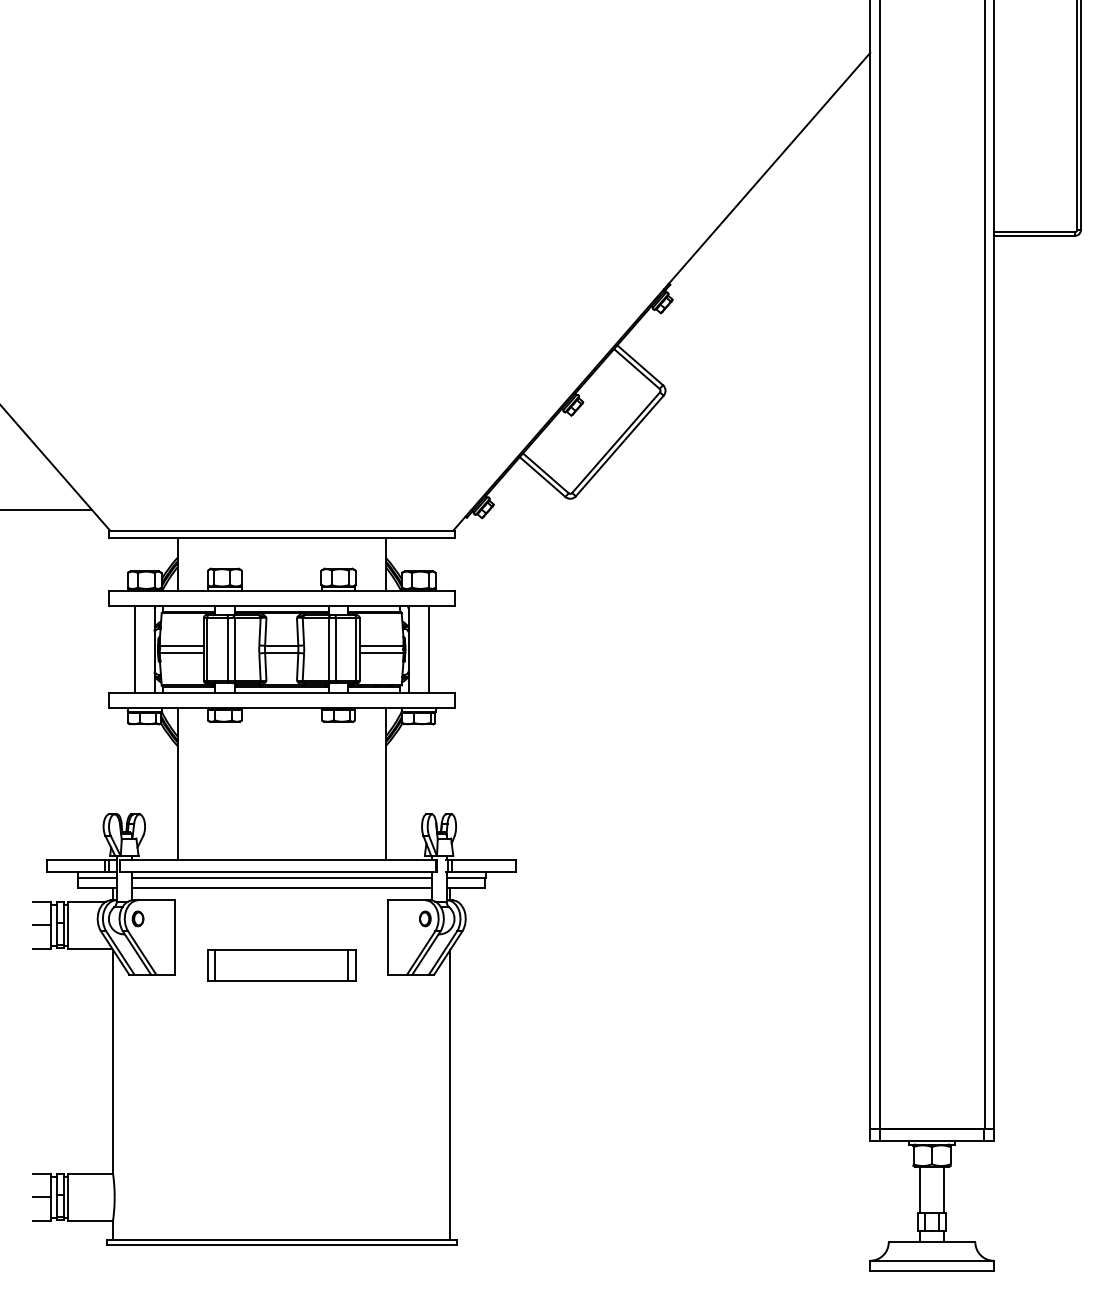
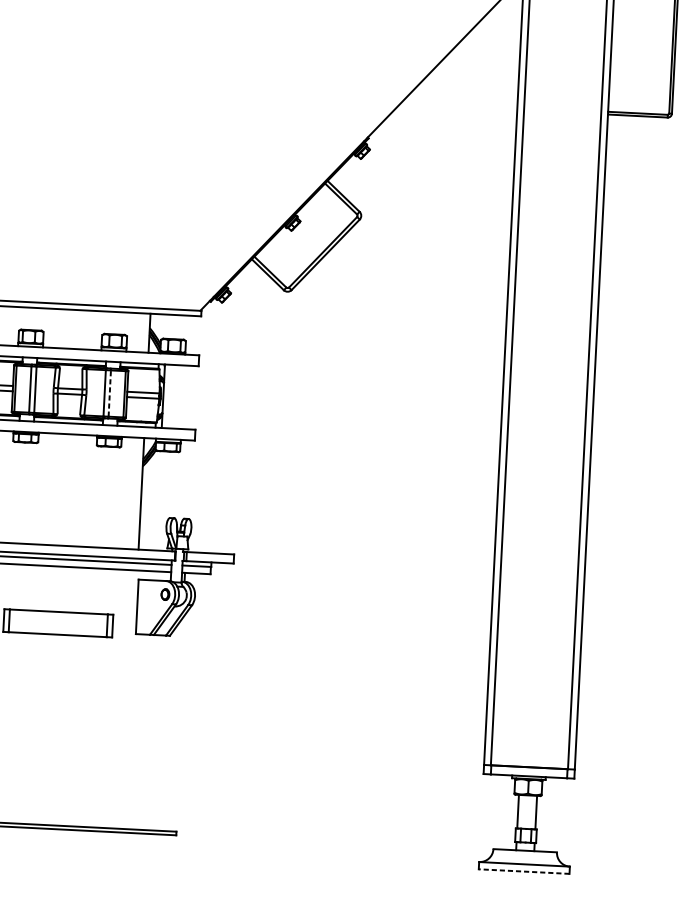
line: (335, 649) -> (109, 393), solid -> dashed
line: (428, 649) -> (177, 397), removed
line: (450, 1094) -> (177, 724), removed
line: (932, 1270) -> (524, 871), solid -> dashed

